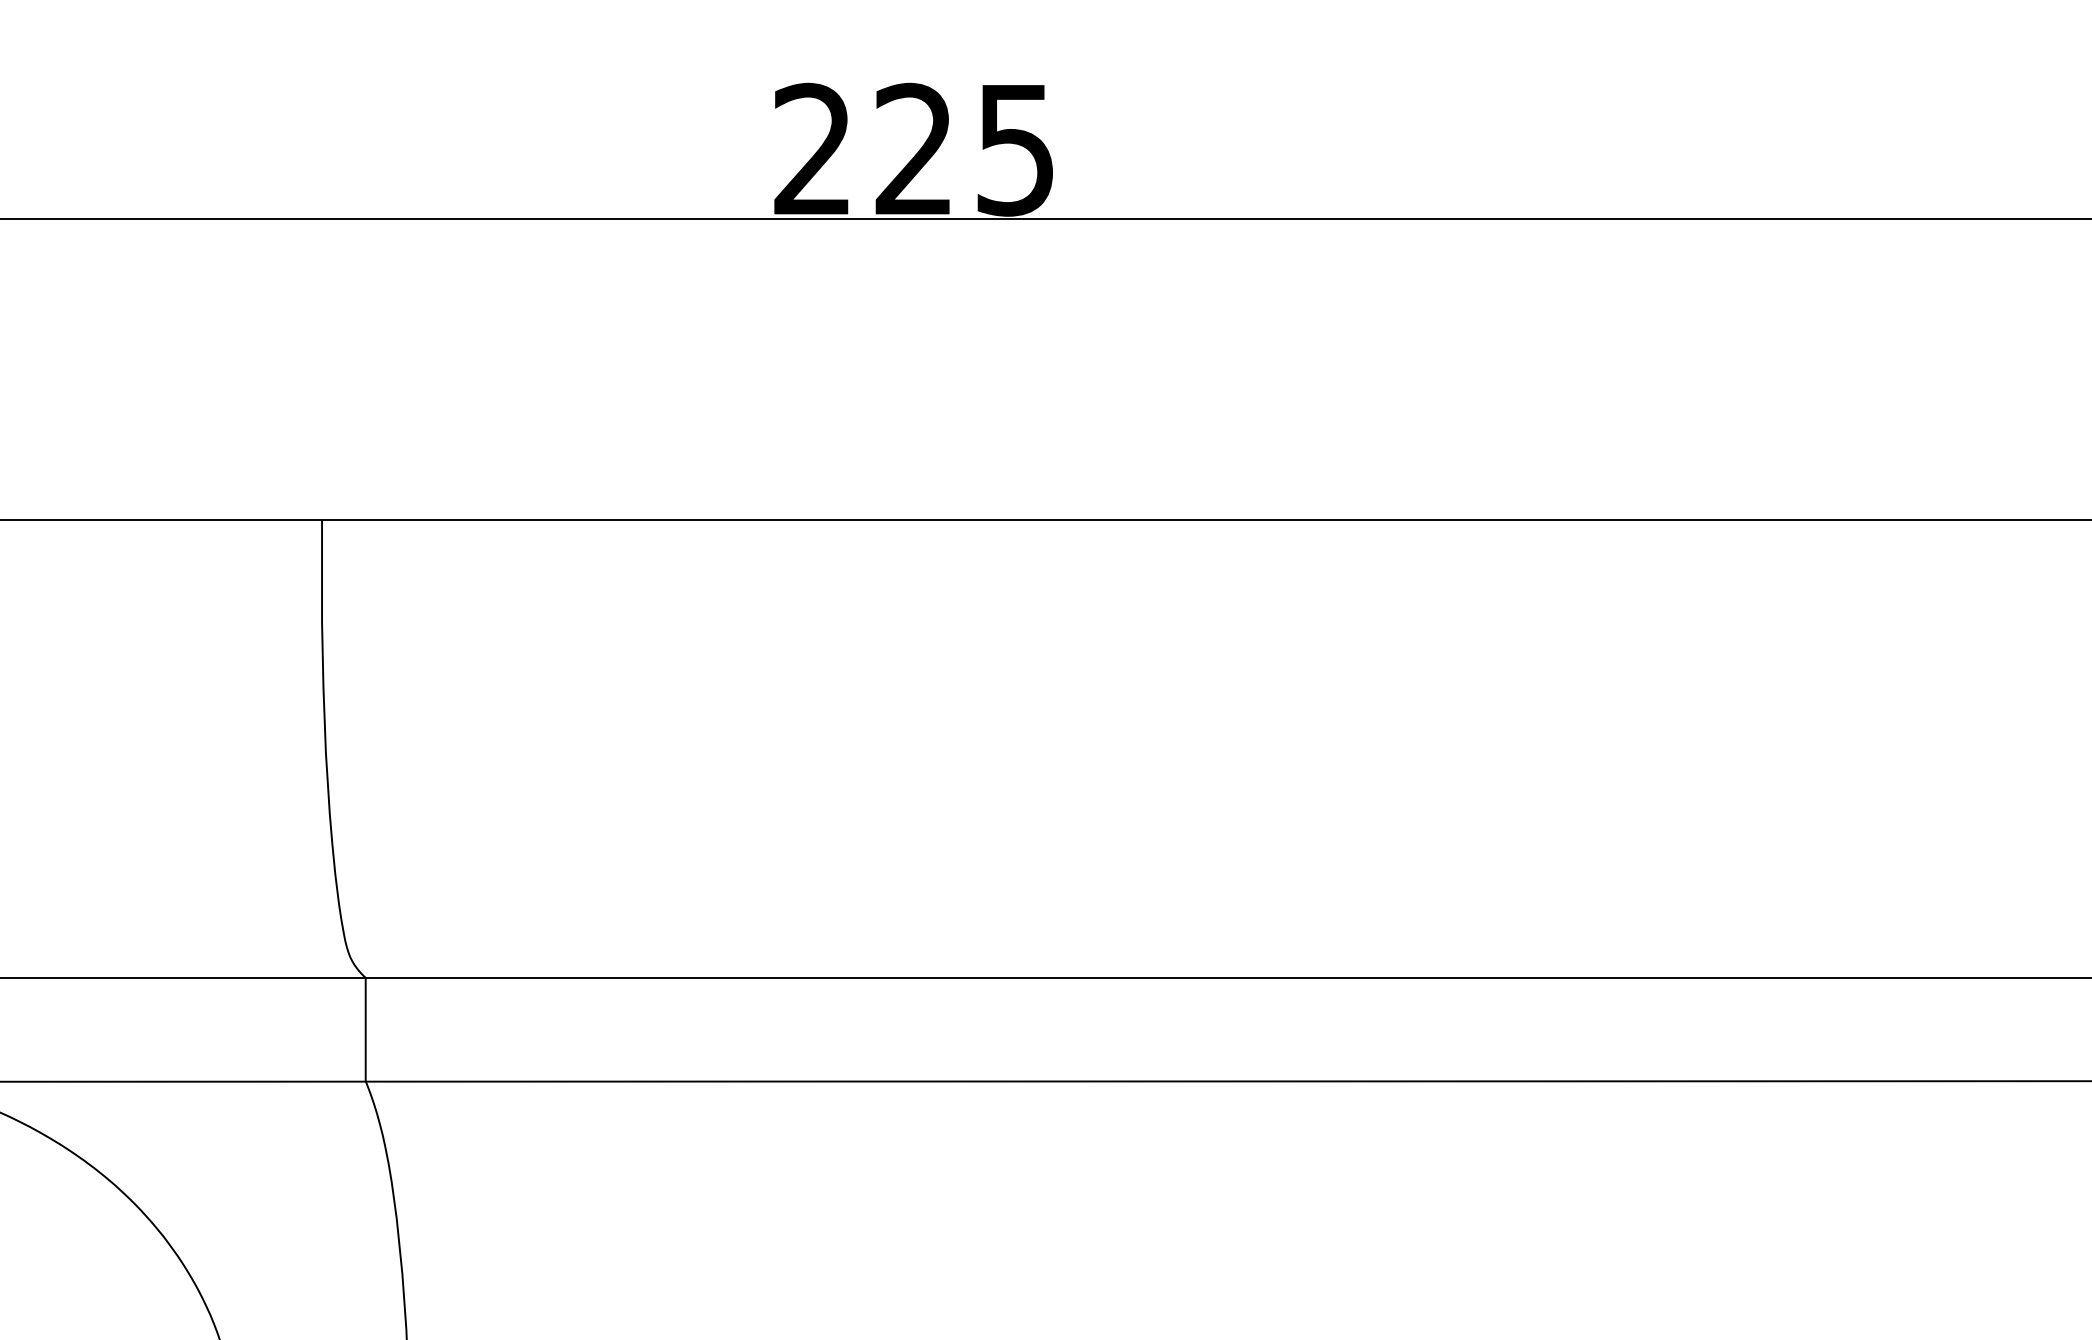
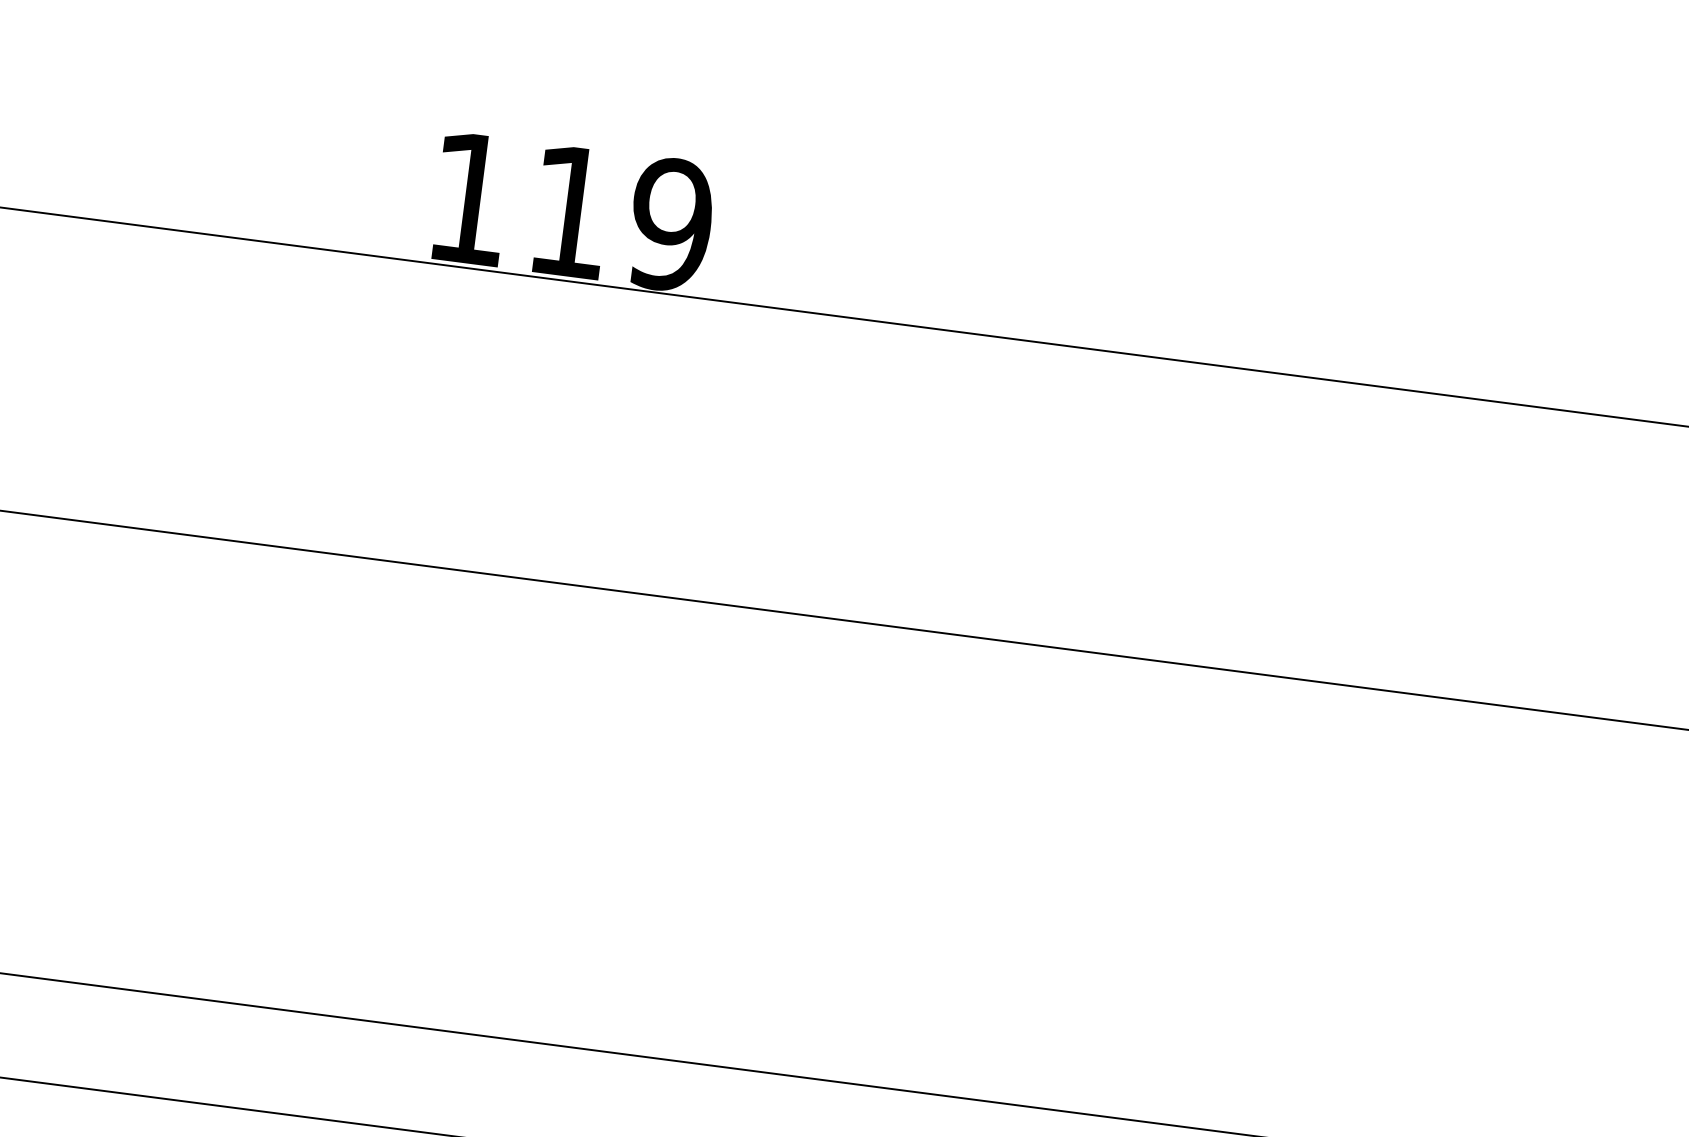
text: (914, 149) -> (570, 211), 225 -> 119

